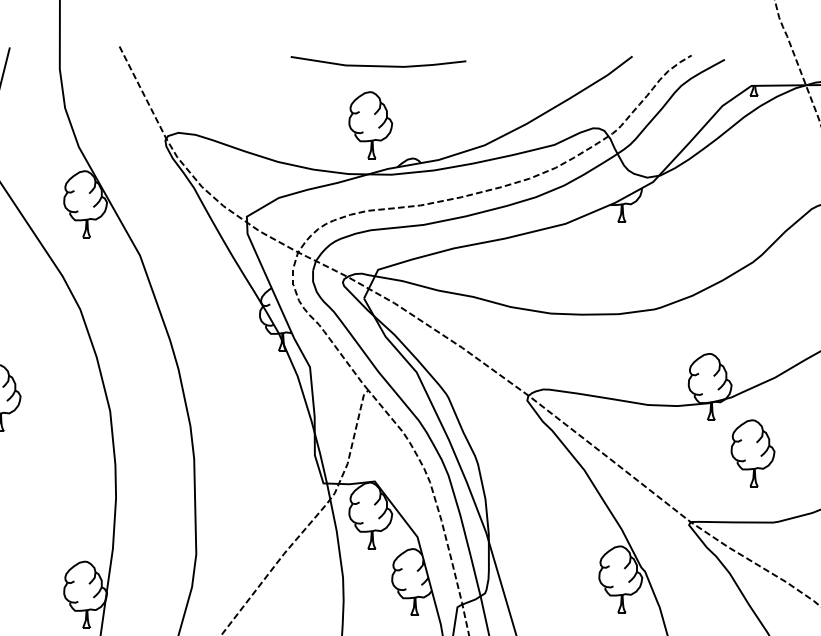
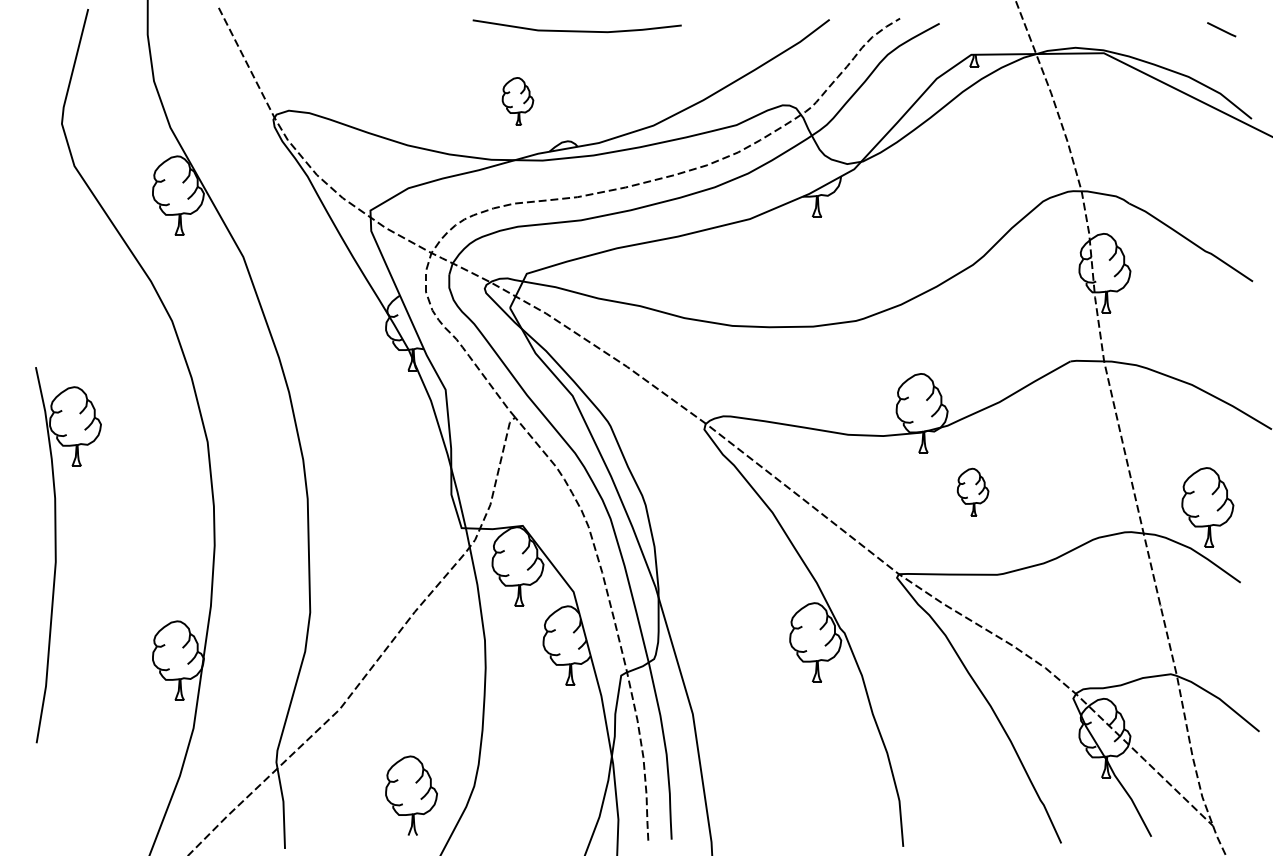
line: (377, 65) -> (576, 30), moved
part: (370, 125) -> (517, 101), size x0.6
part: (752, 453) -> (972, 492), size x0.6

